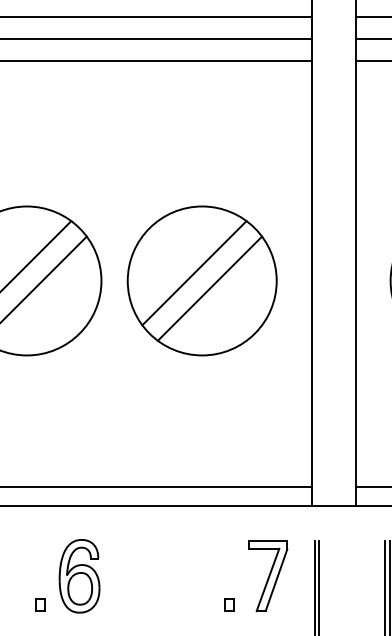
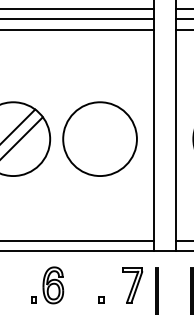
line: (194, 273) -> (96, 135), removed
line: (209, 287) -> (103, 142), removed
part: (67, 576) -> (47, 285), moved
part: (229, 604) -> (101, 299), moved

